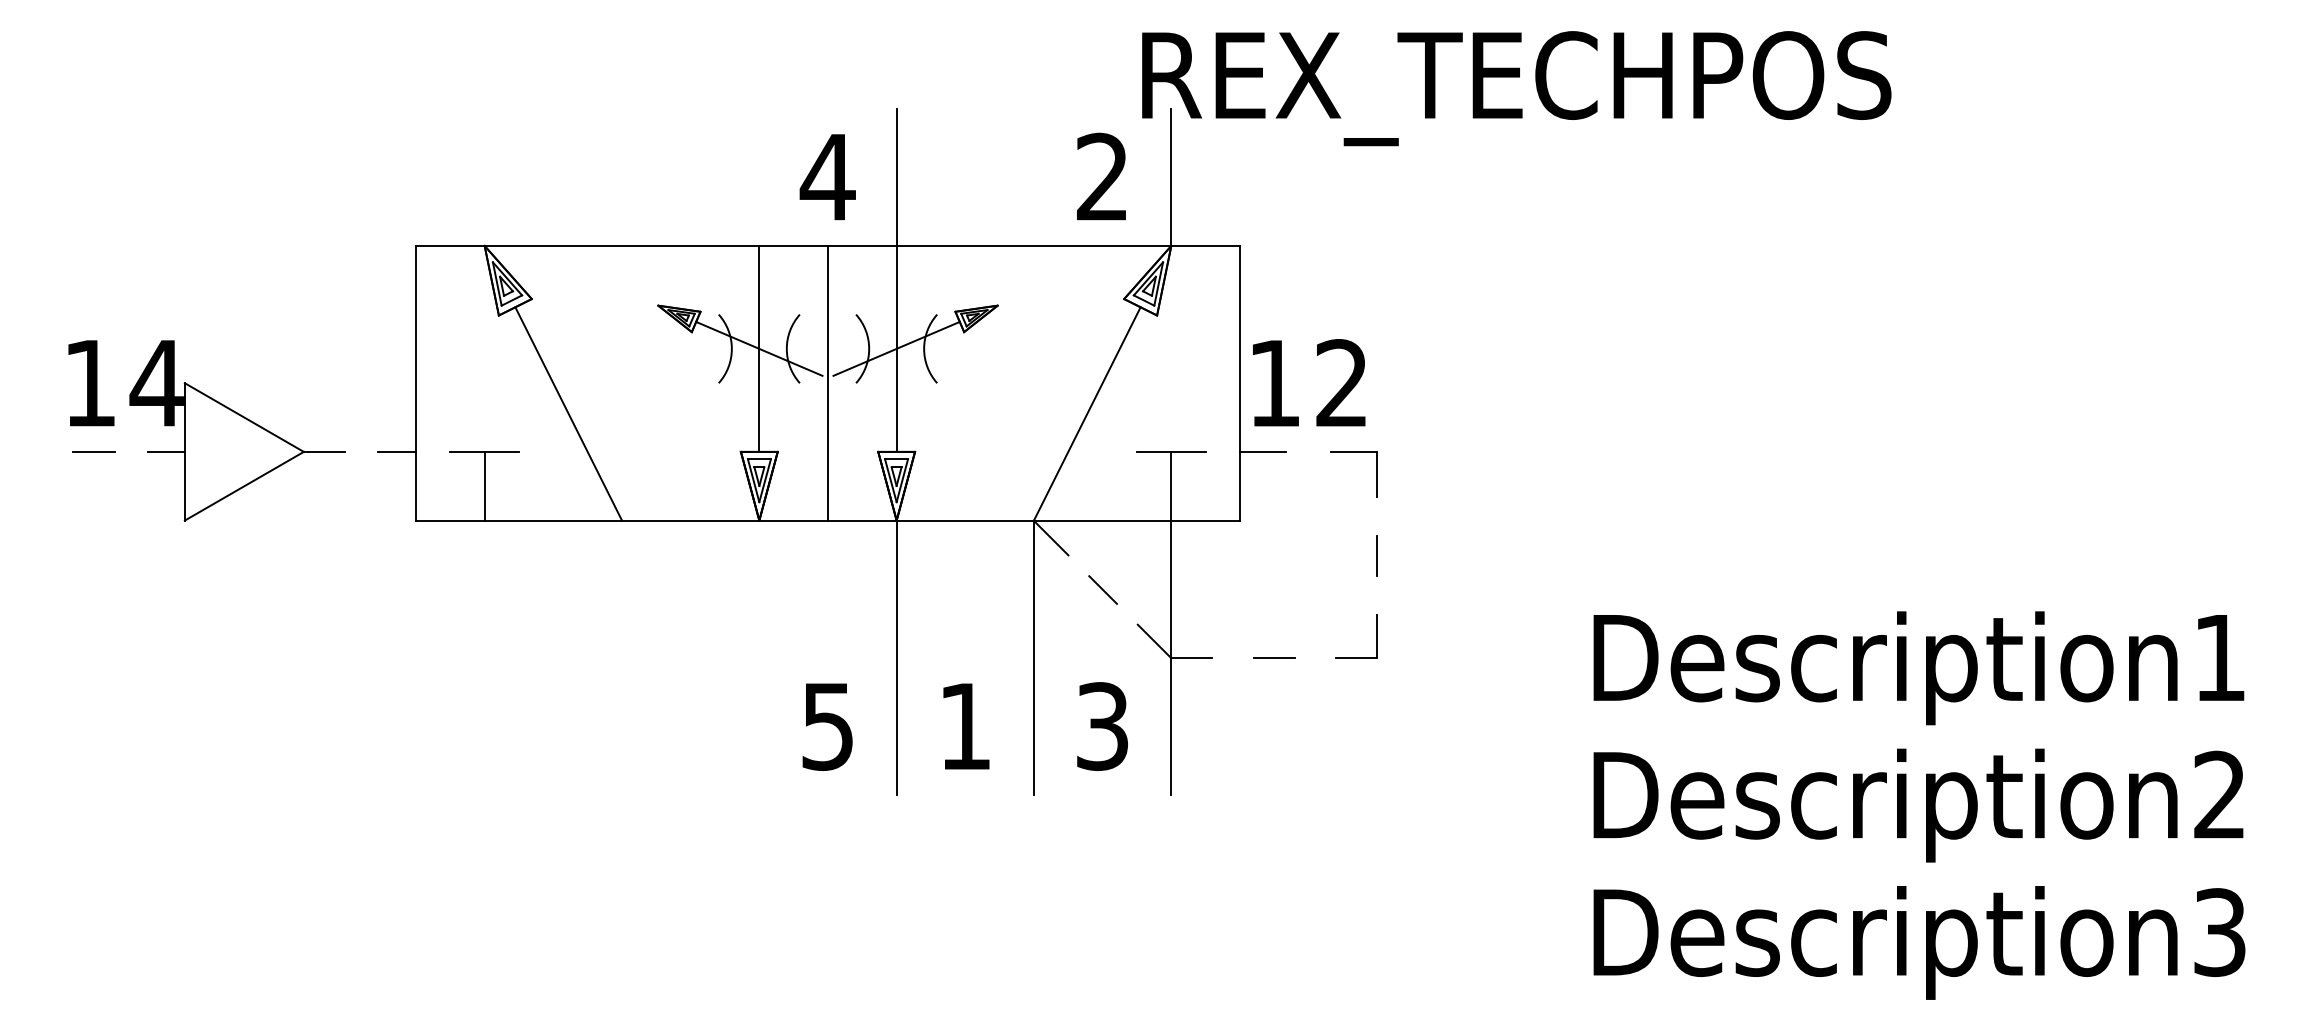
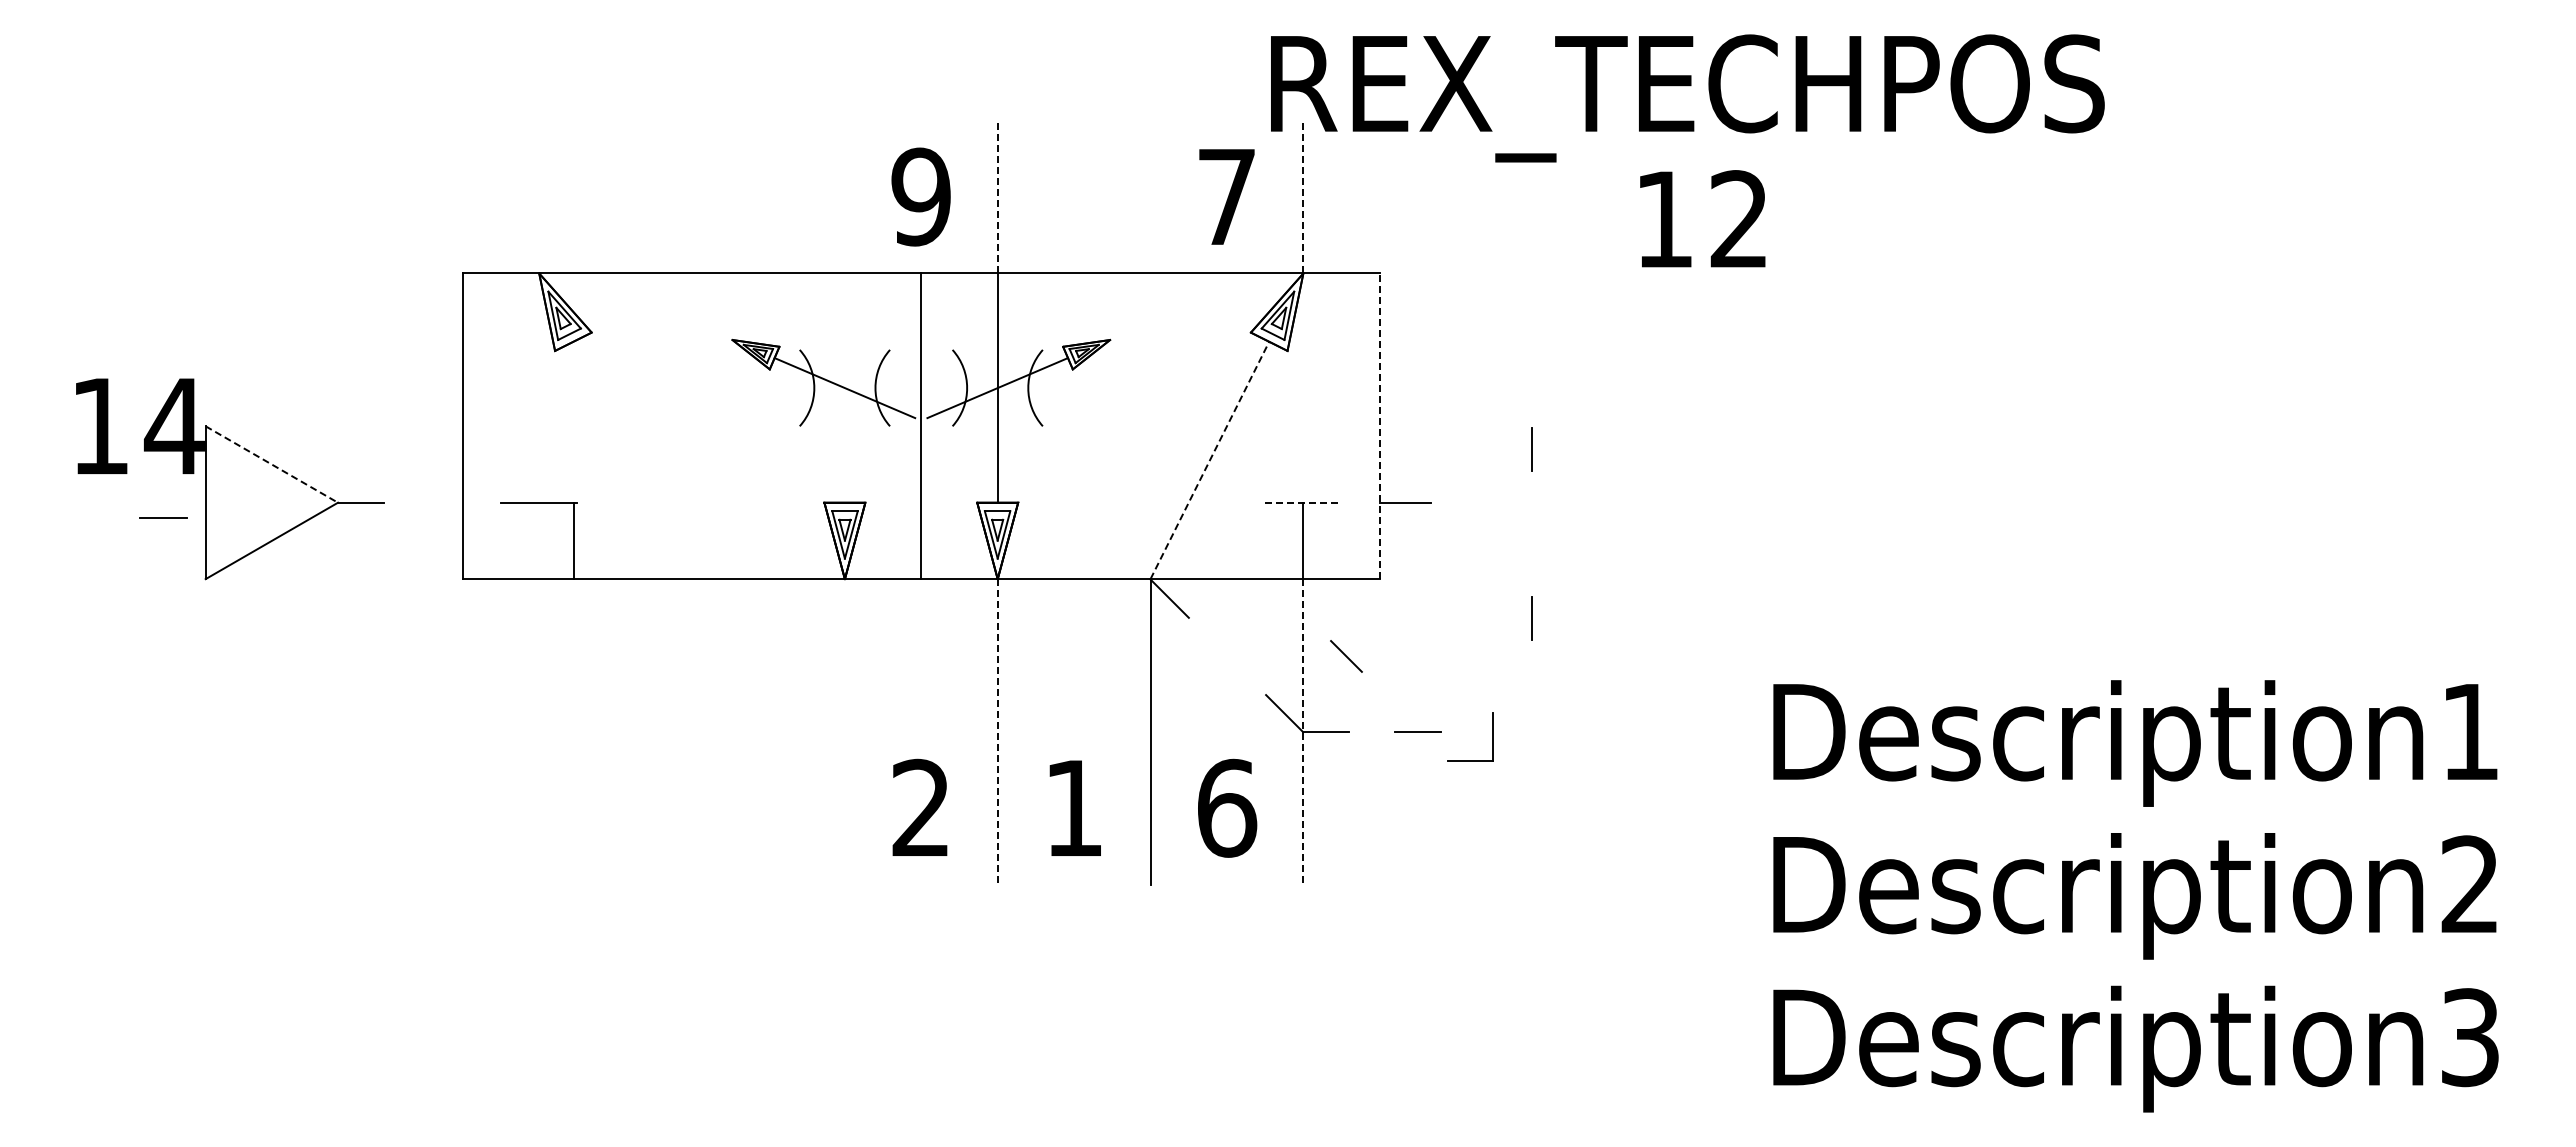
text: (1102, 175) -> (1226, 195), 2 -> 7
text: (827, 176) -> (920, 196), 4 -> 9
line: (896, 176) -> (997, 196), solid -> dashed
line: (1171, 176) -> (1303, 196), solid -> dashed
line: (758, 348) -> (844, 387), removed
text: (1308, 382) -> (1702, 218), moved
line: (1239, 383) -> (1379, 426), solid -> dashed
line: (1376, 404) -> (1531, 449), added
line: (568, 413) -> (632, 460), removed
line: (1086, 413) -> (1209, 460), solid -> dashed
line: (244, 417) -> (272, 464), solid -> dashed
line: (94, 451) -> (163, 517), moved
line: (165, 451) -> (184, 502), removed
line: (396, 451) -> (441, 502), removed
line: (1171, 451) -> (1303, 502), solid -> dashed
part: (1353, 452) -> (1506, 503), removed
line: (484, 485) -> (574, 540), moved
line: (1103, 590) -> (1346, 656), moved
part: (1376, 635) -> (1492, 736), moved
line: (896, 657) -> (997, 731), solid -> dashed
line: (1171, 657) -> (1303, 731), solid -> dashed
text: (827, 725) -> (920, 807), 5 -> 2
text: (1103, 725) -> (1227, 807), 3 -> 6

